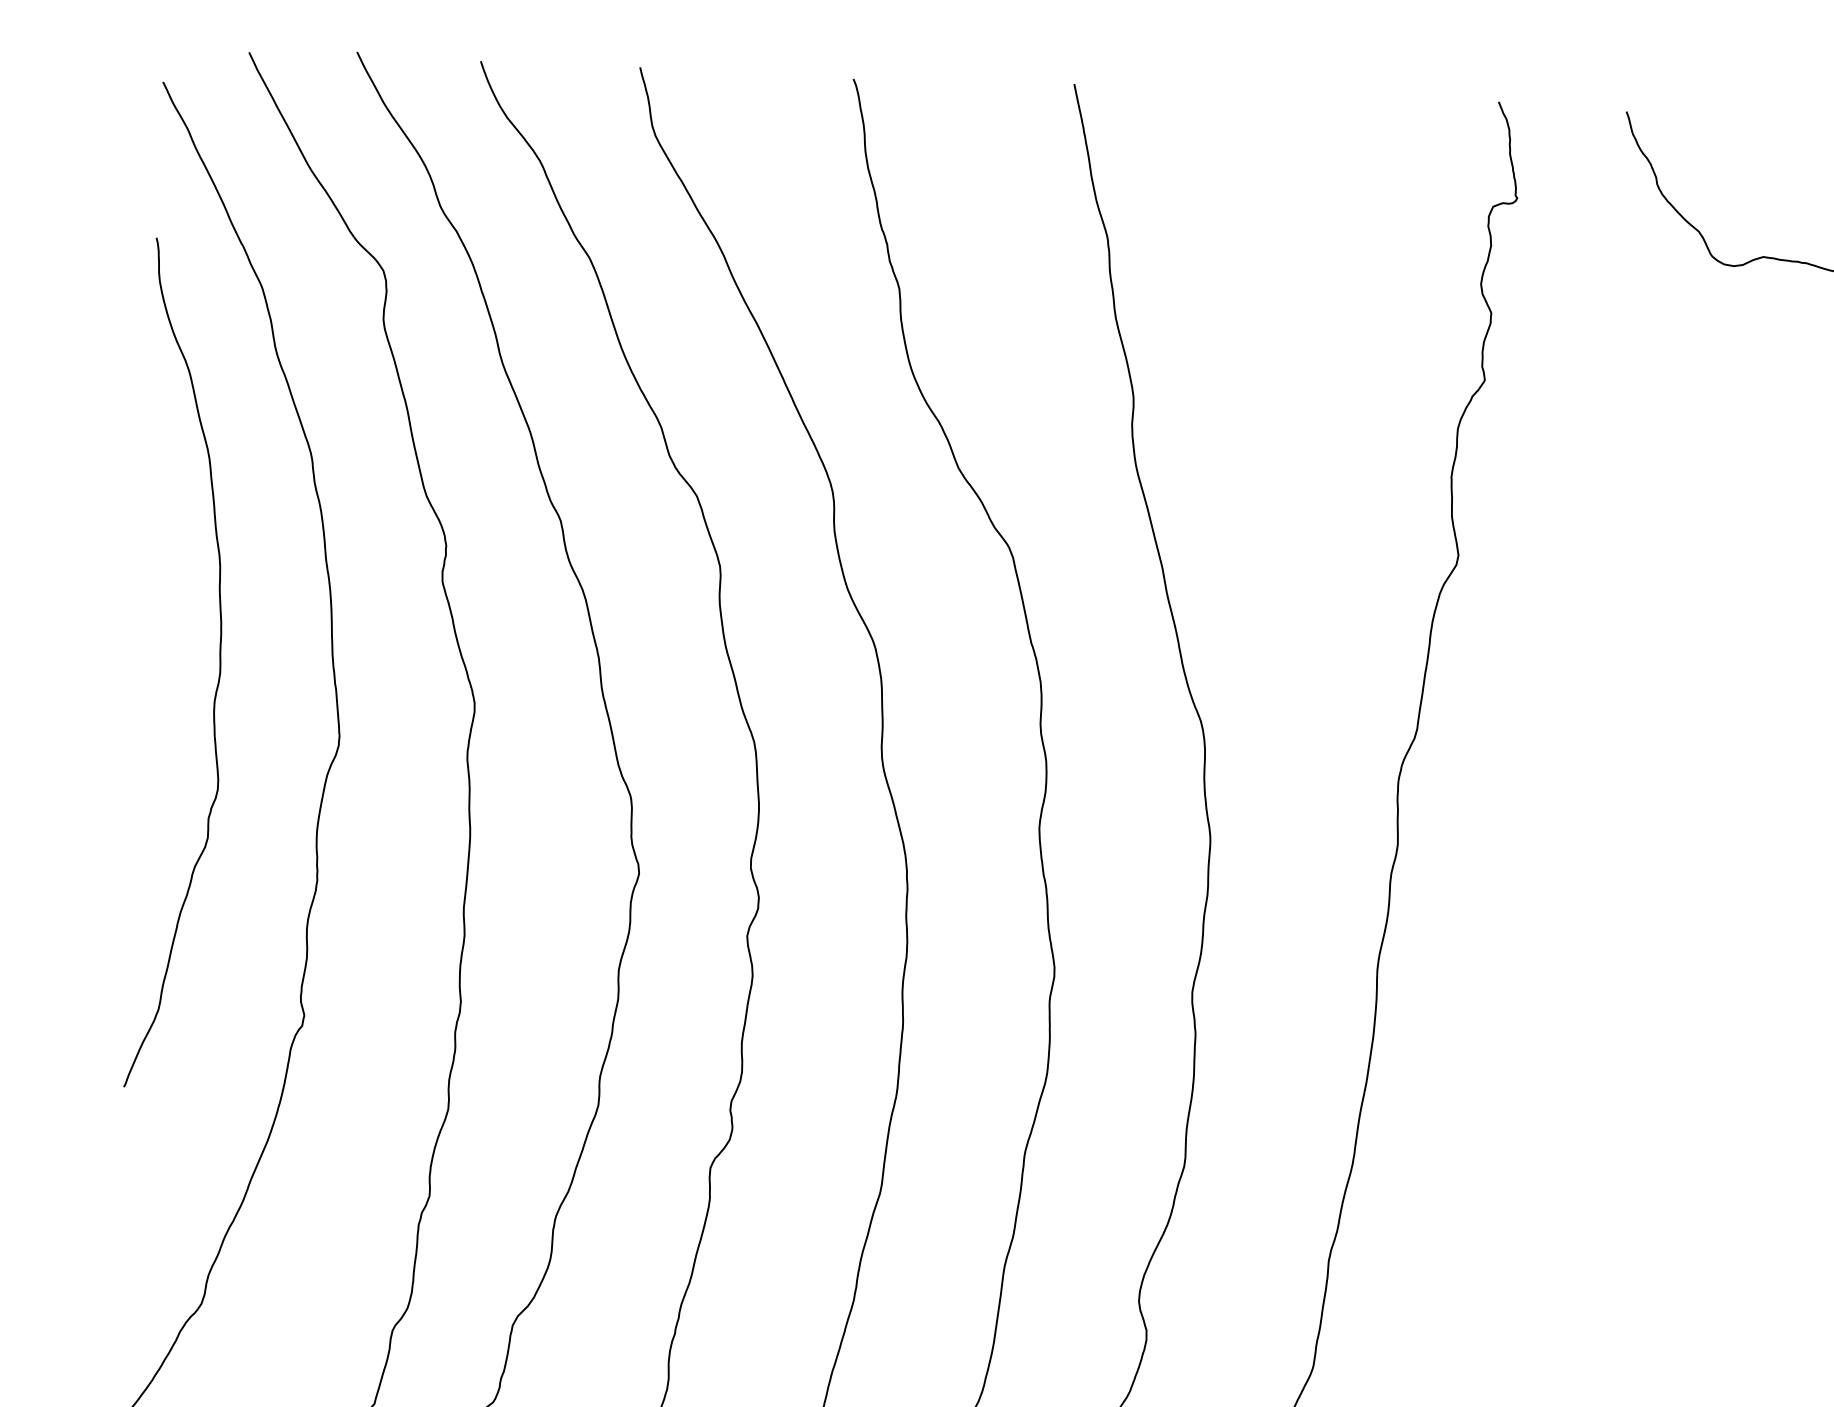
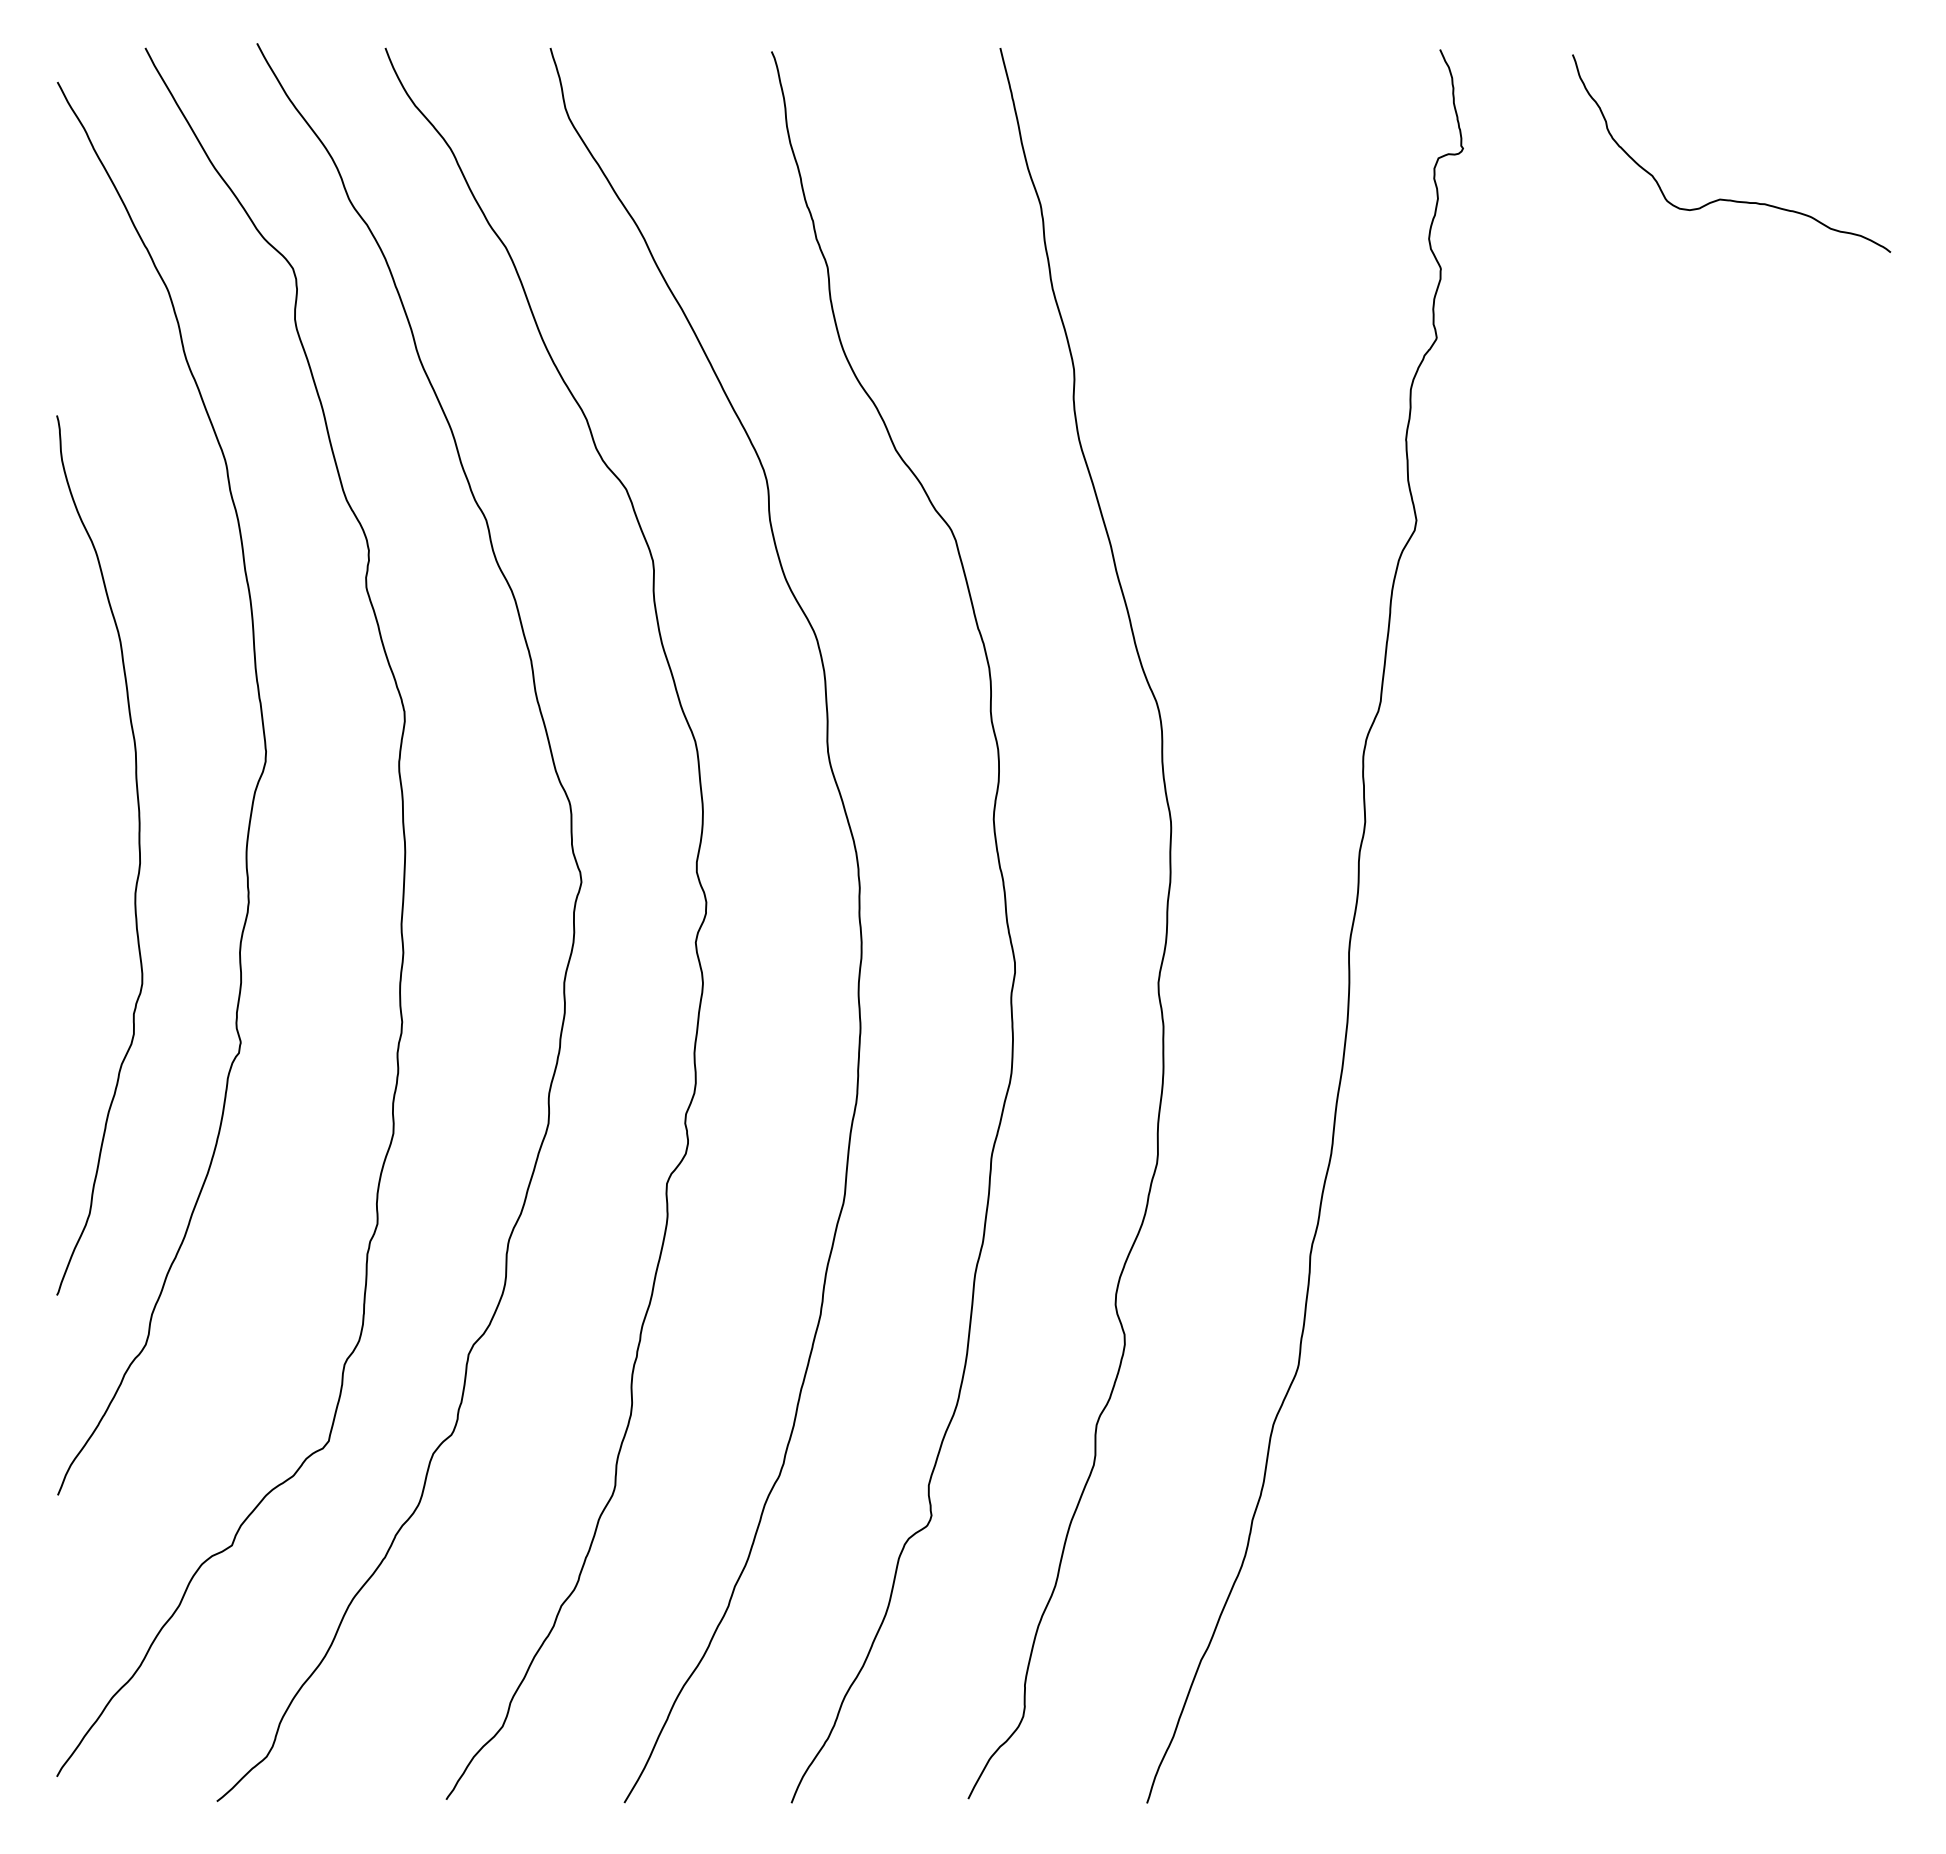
curve: (219, 659) -> (138, 849), moved

